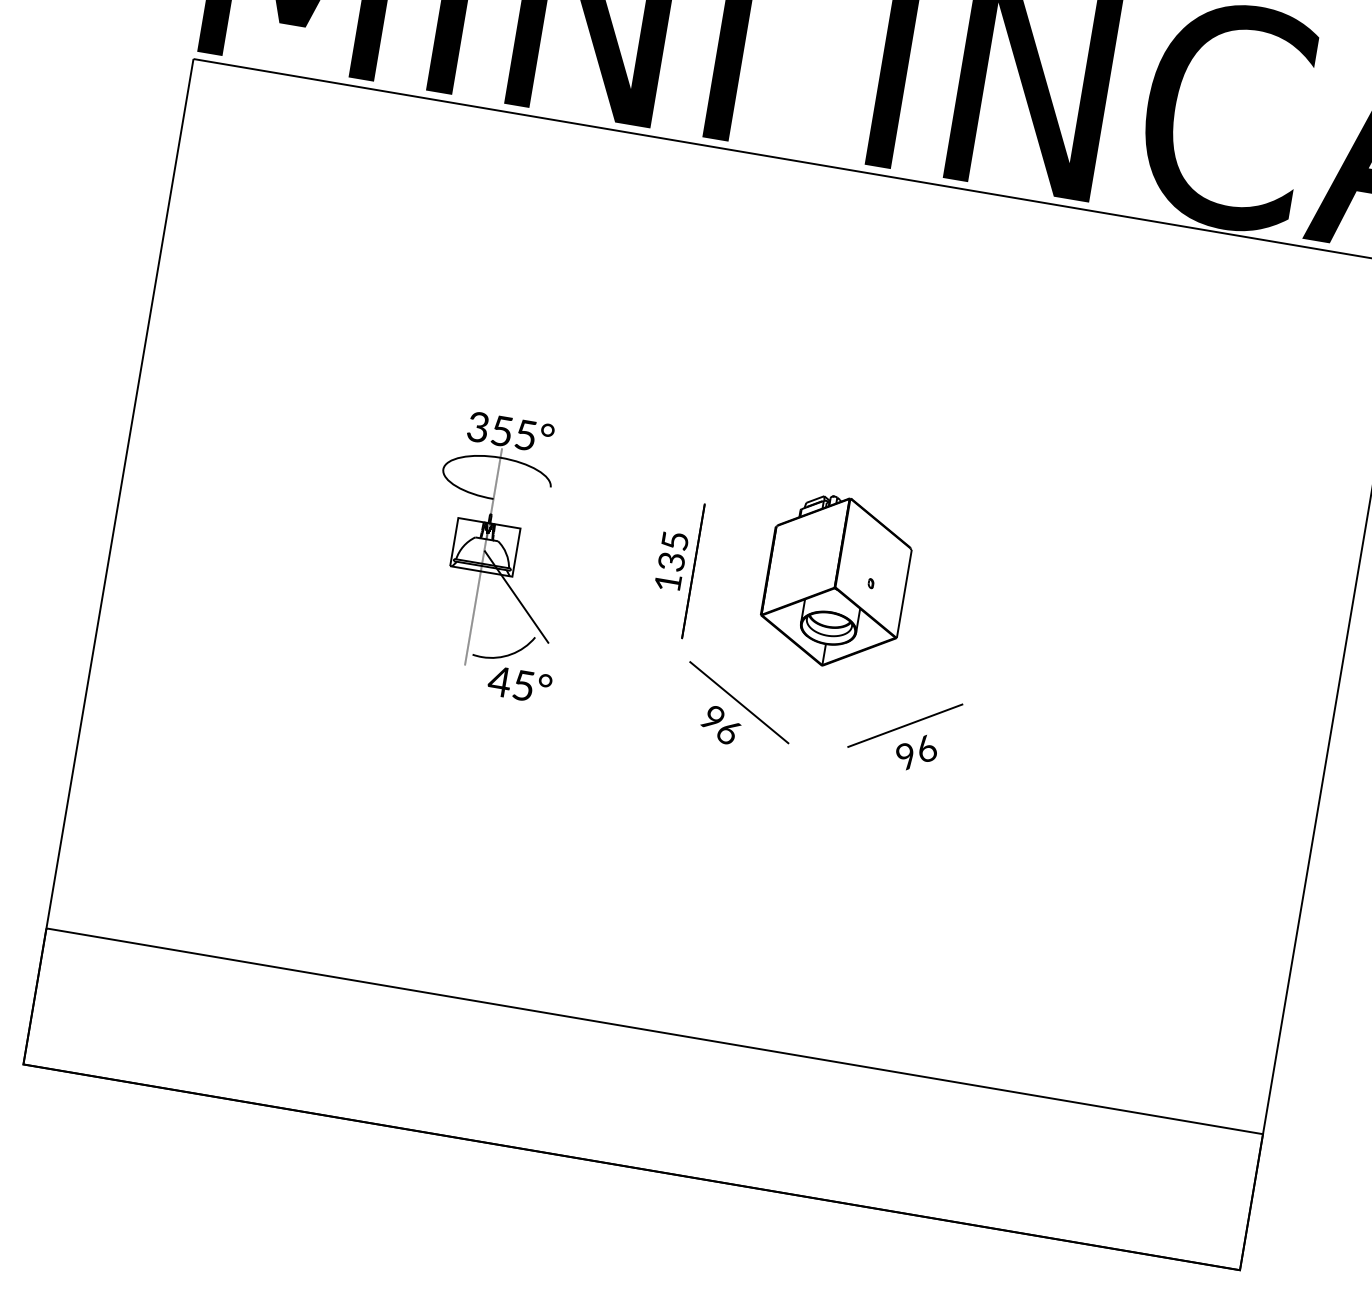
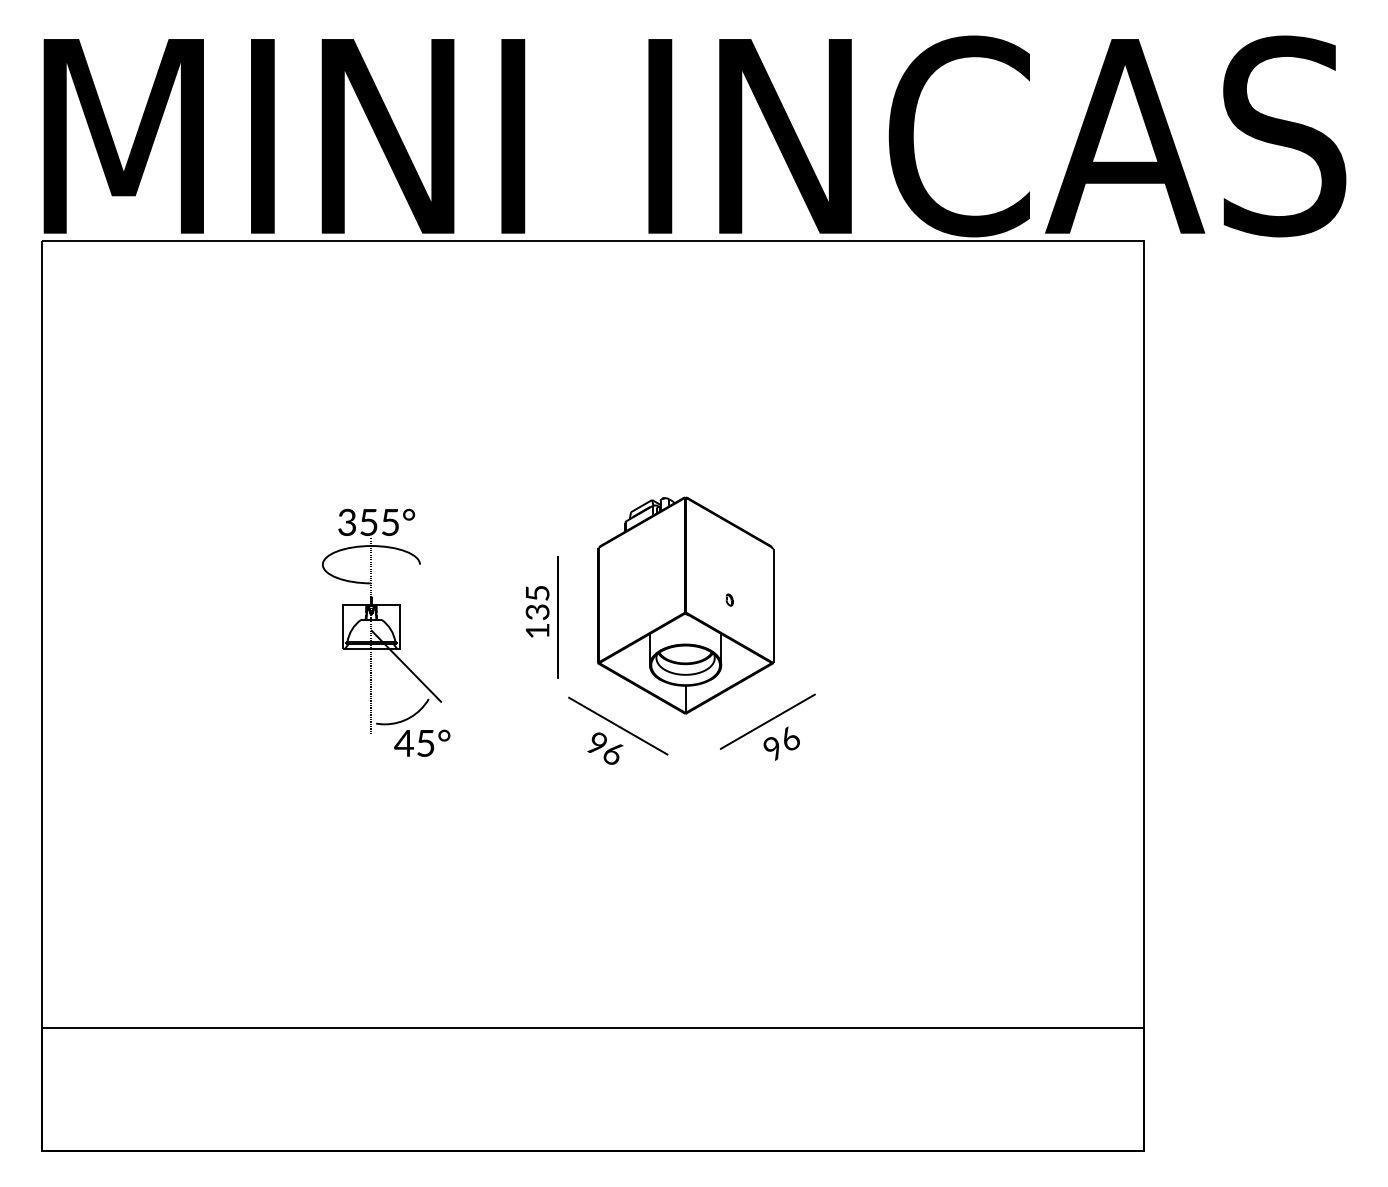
part: (836, 582) -> (685, 605), size x1.43

